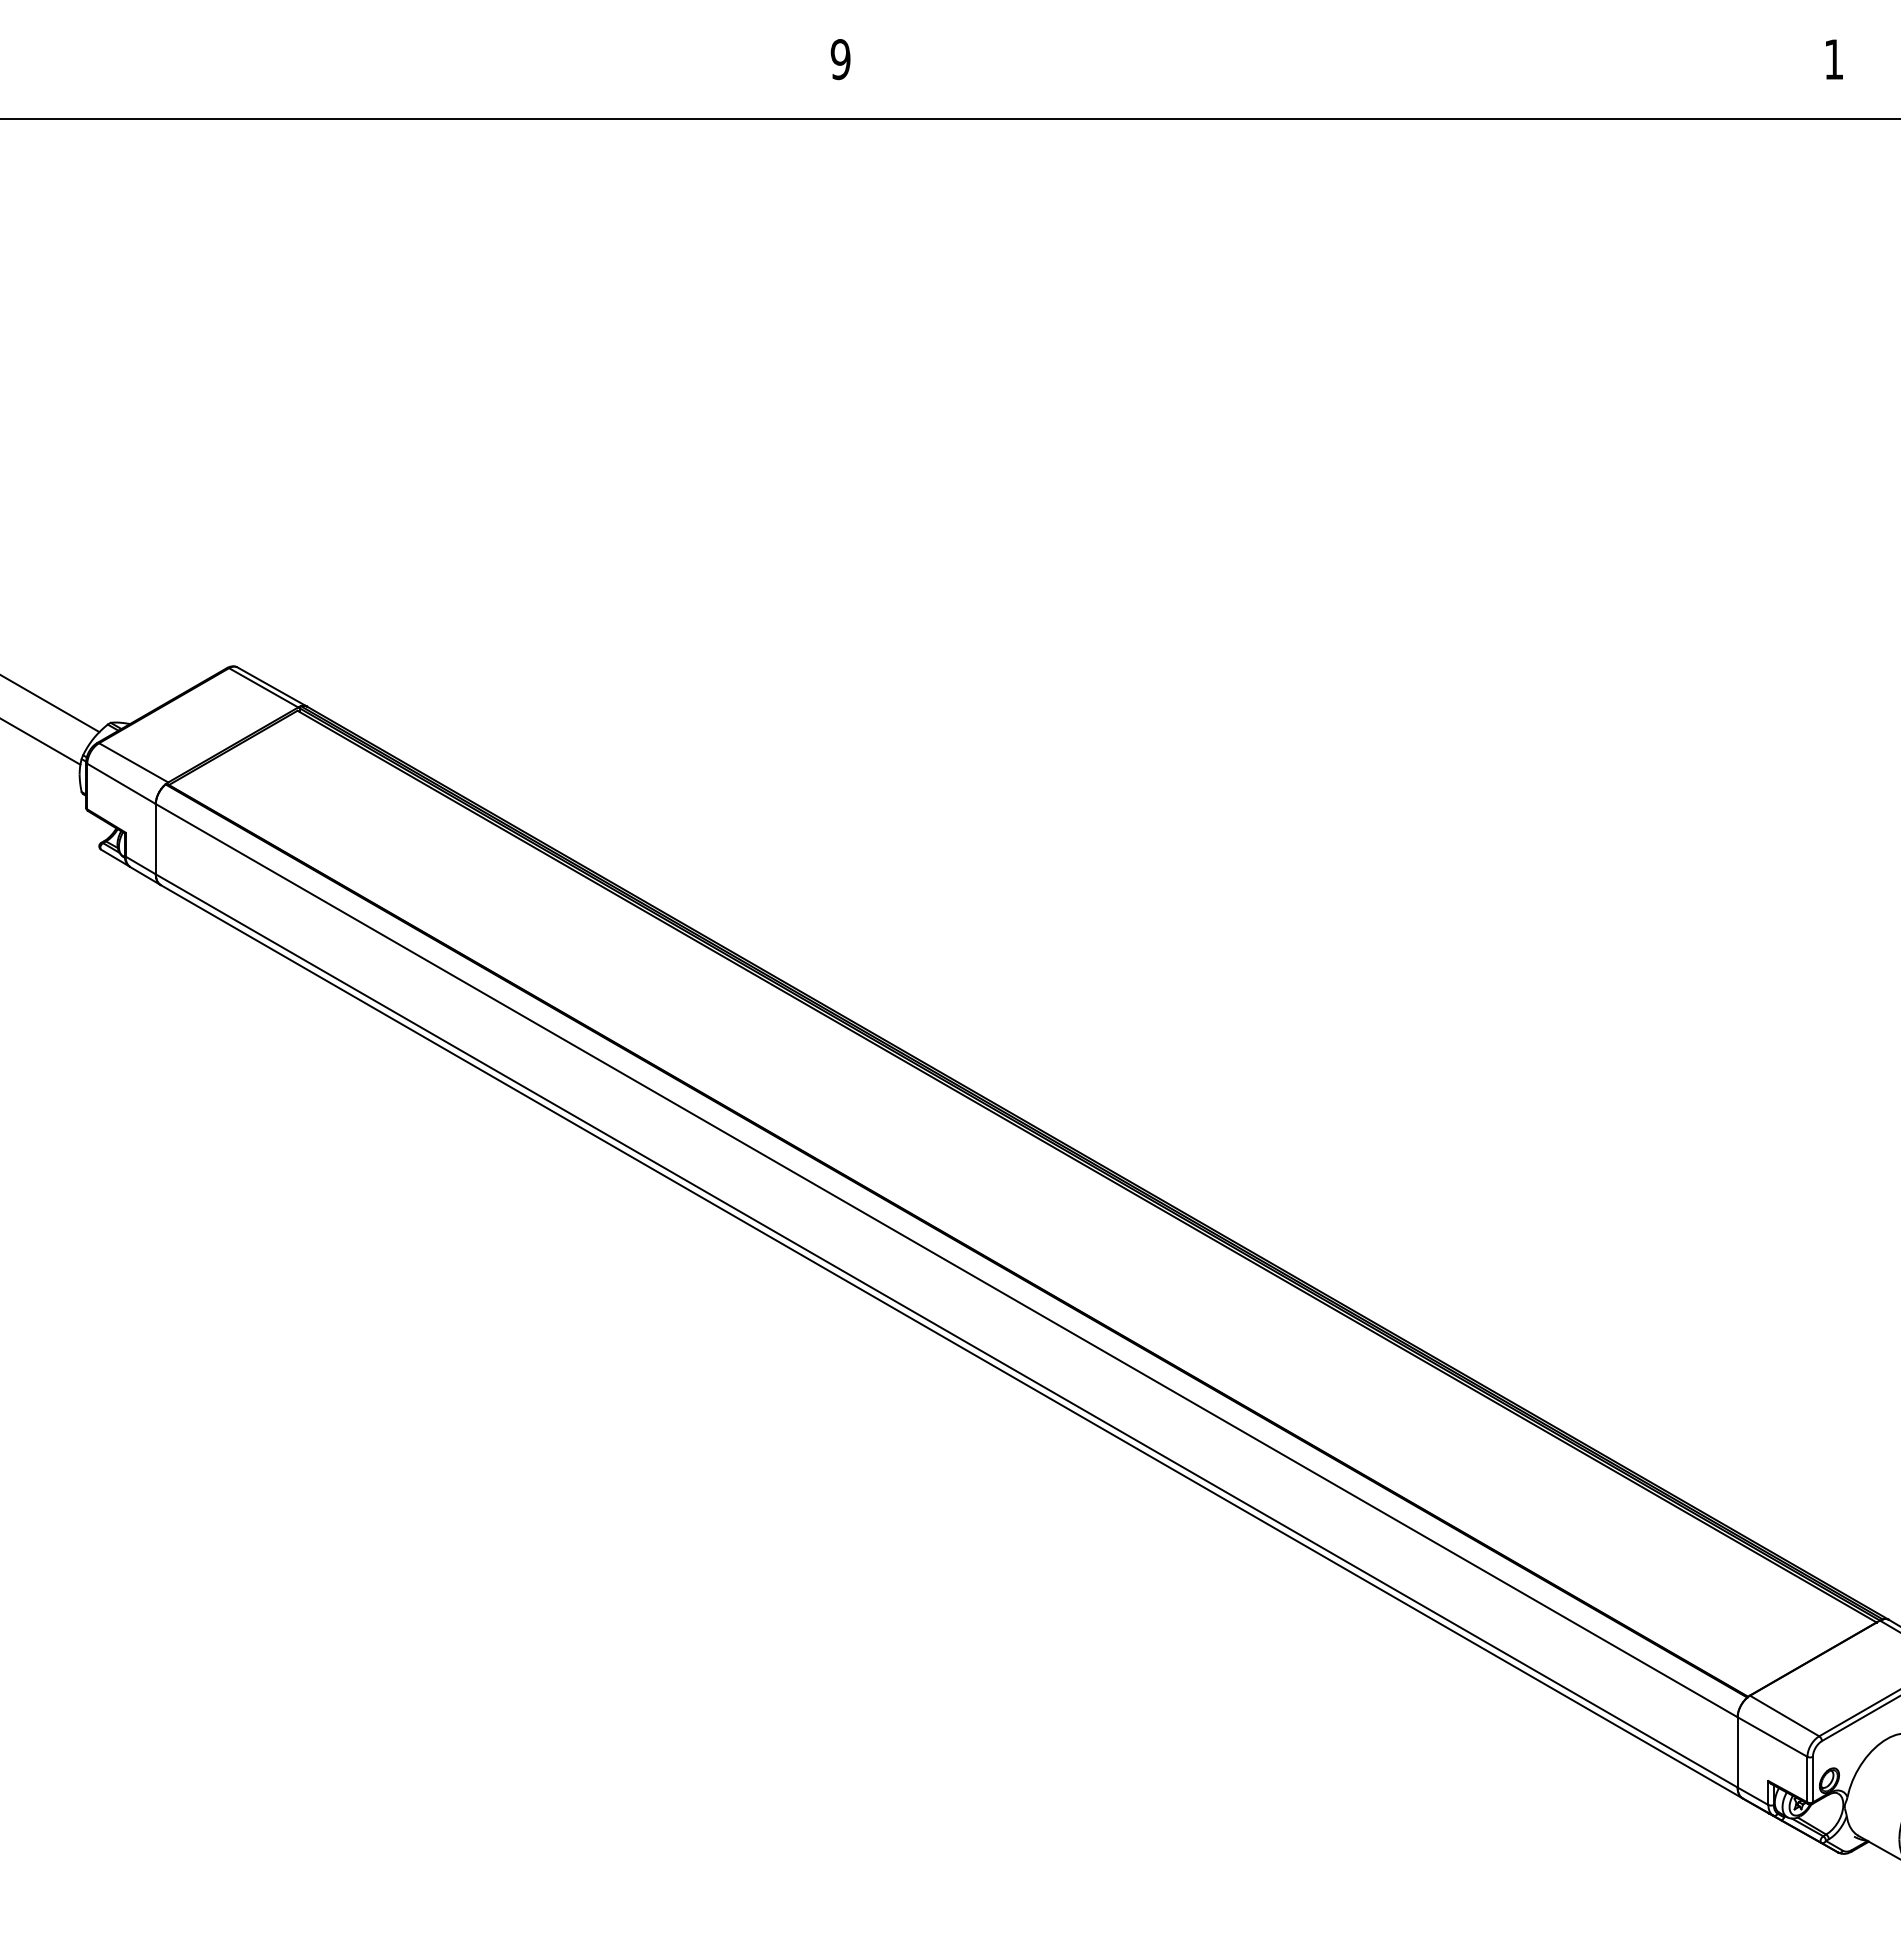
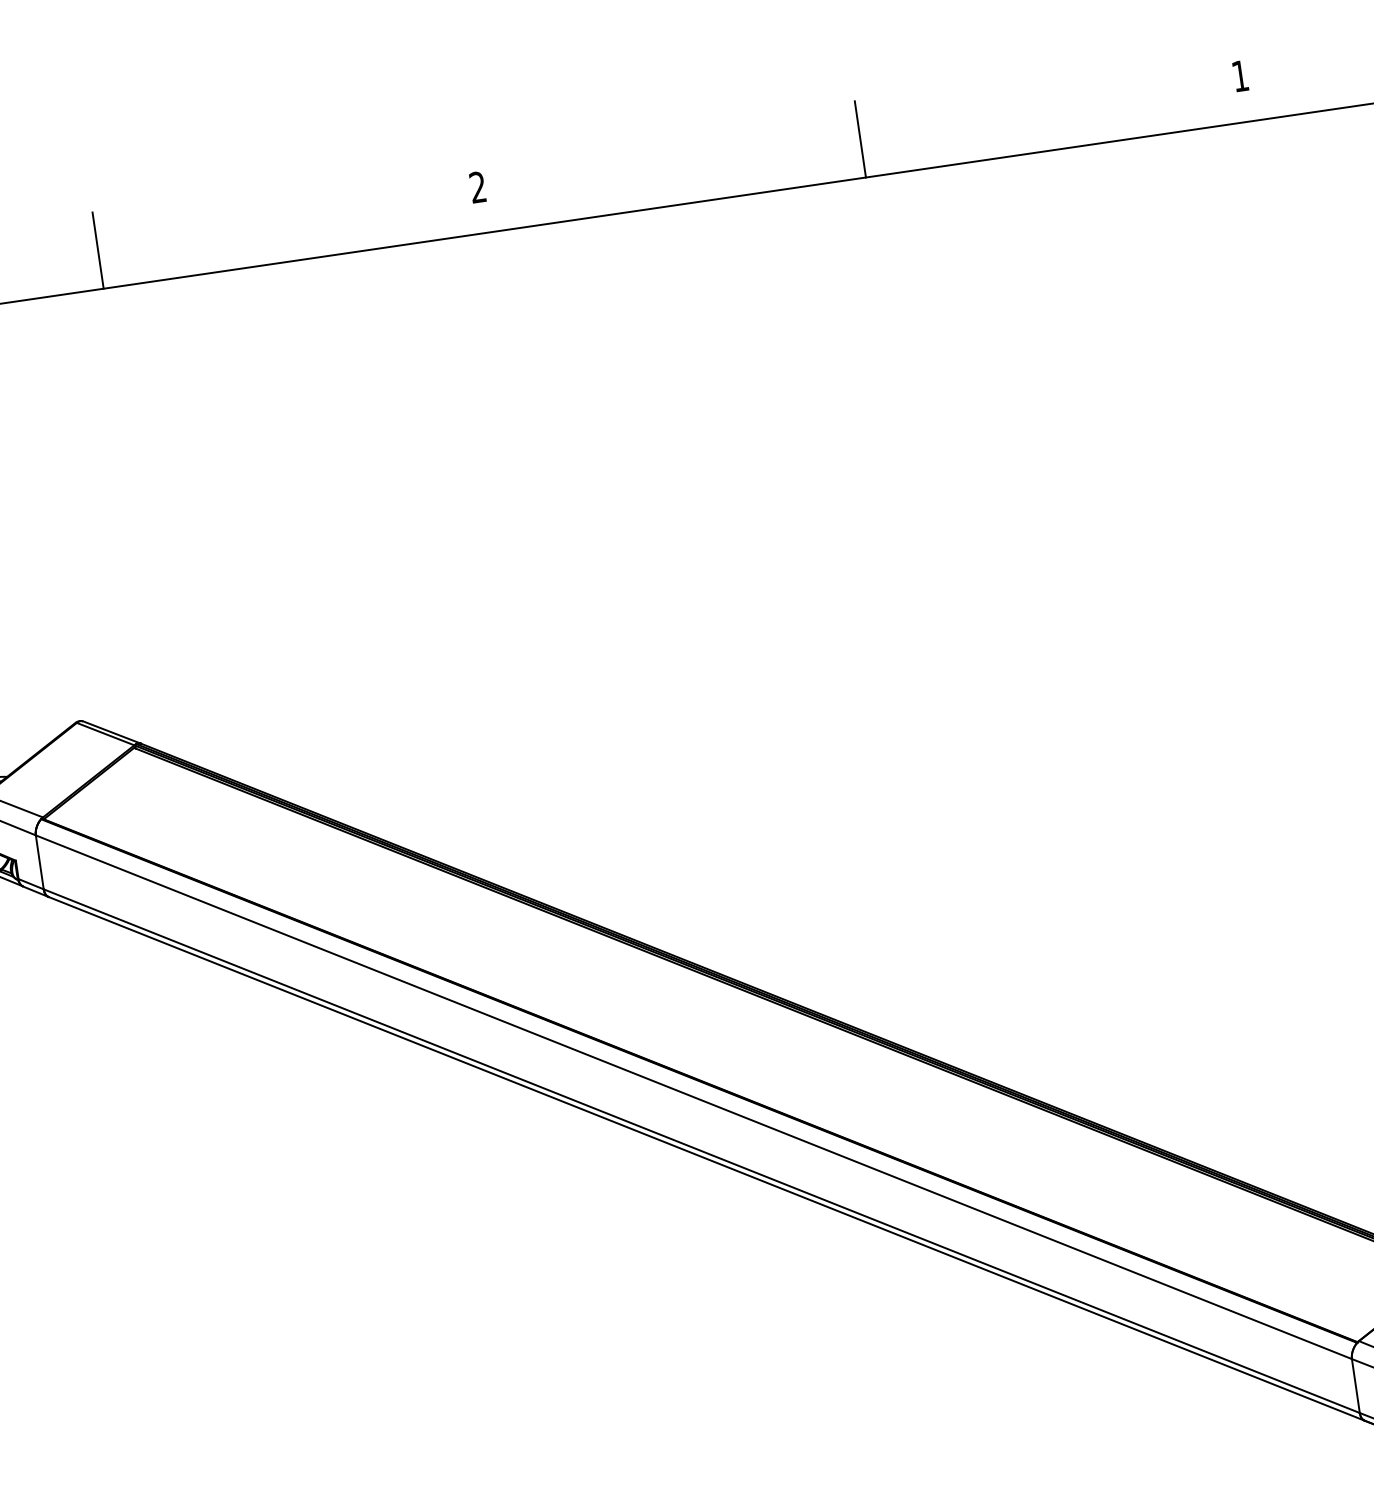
text: (840, 59) -> (477, 187), 9 -> 2
line: (344, 69) -> (98, 250), added
line: (1337, 69) -> (860, 139), added

